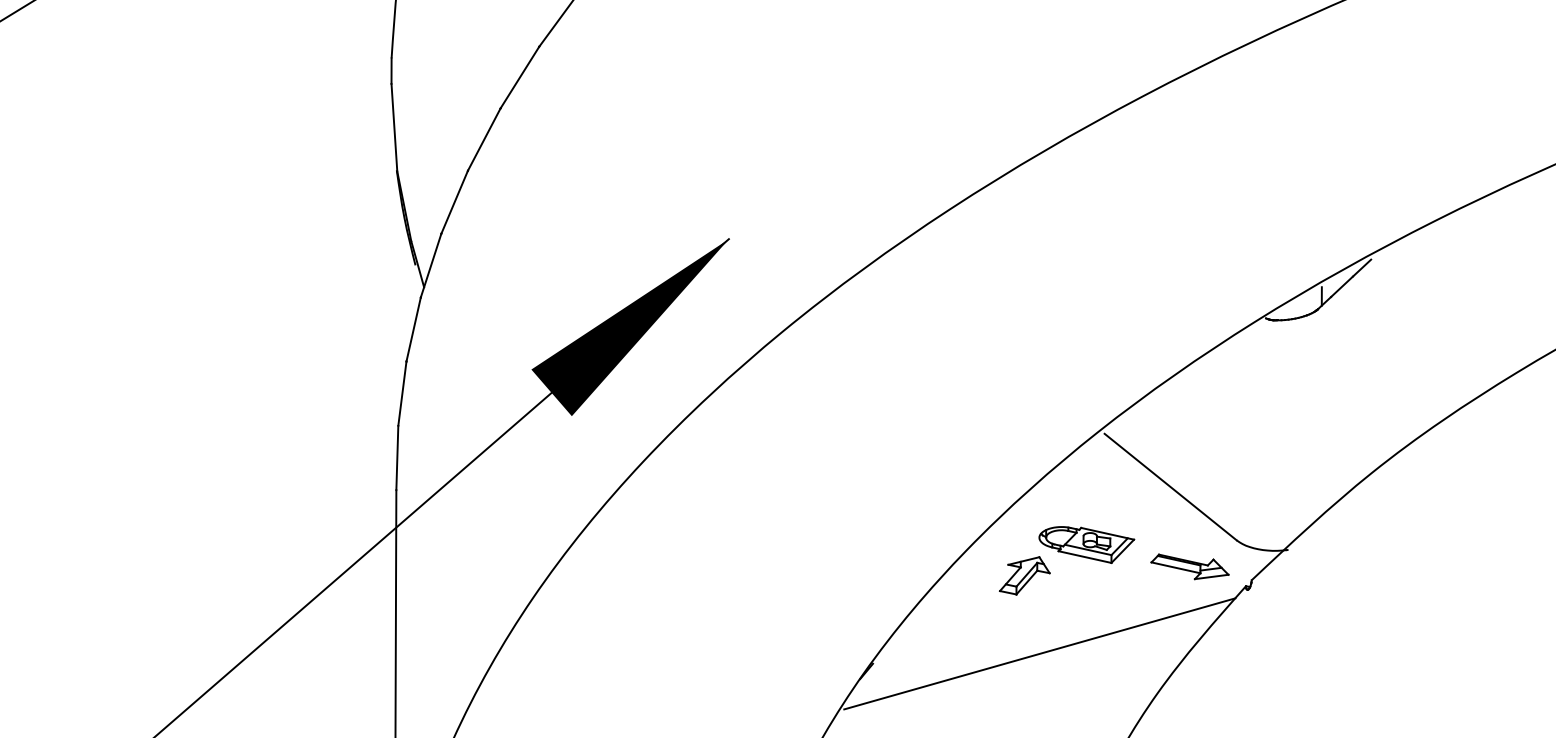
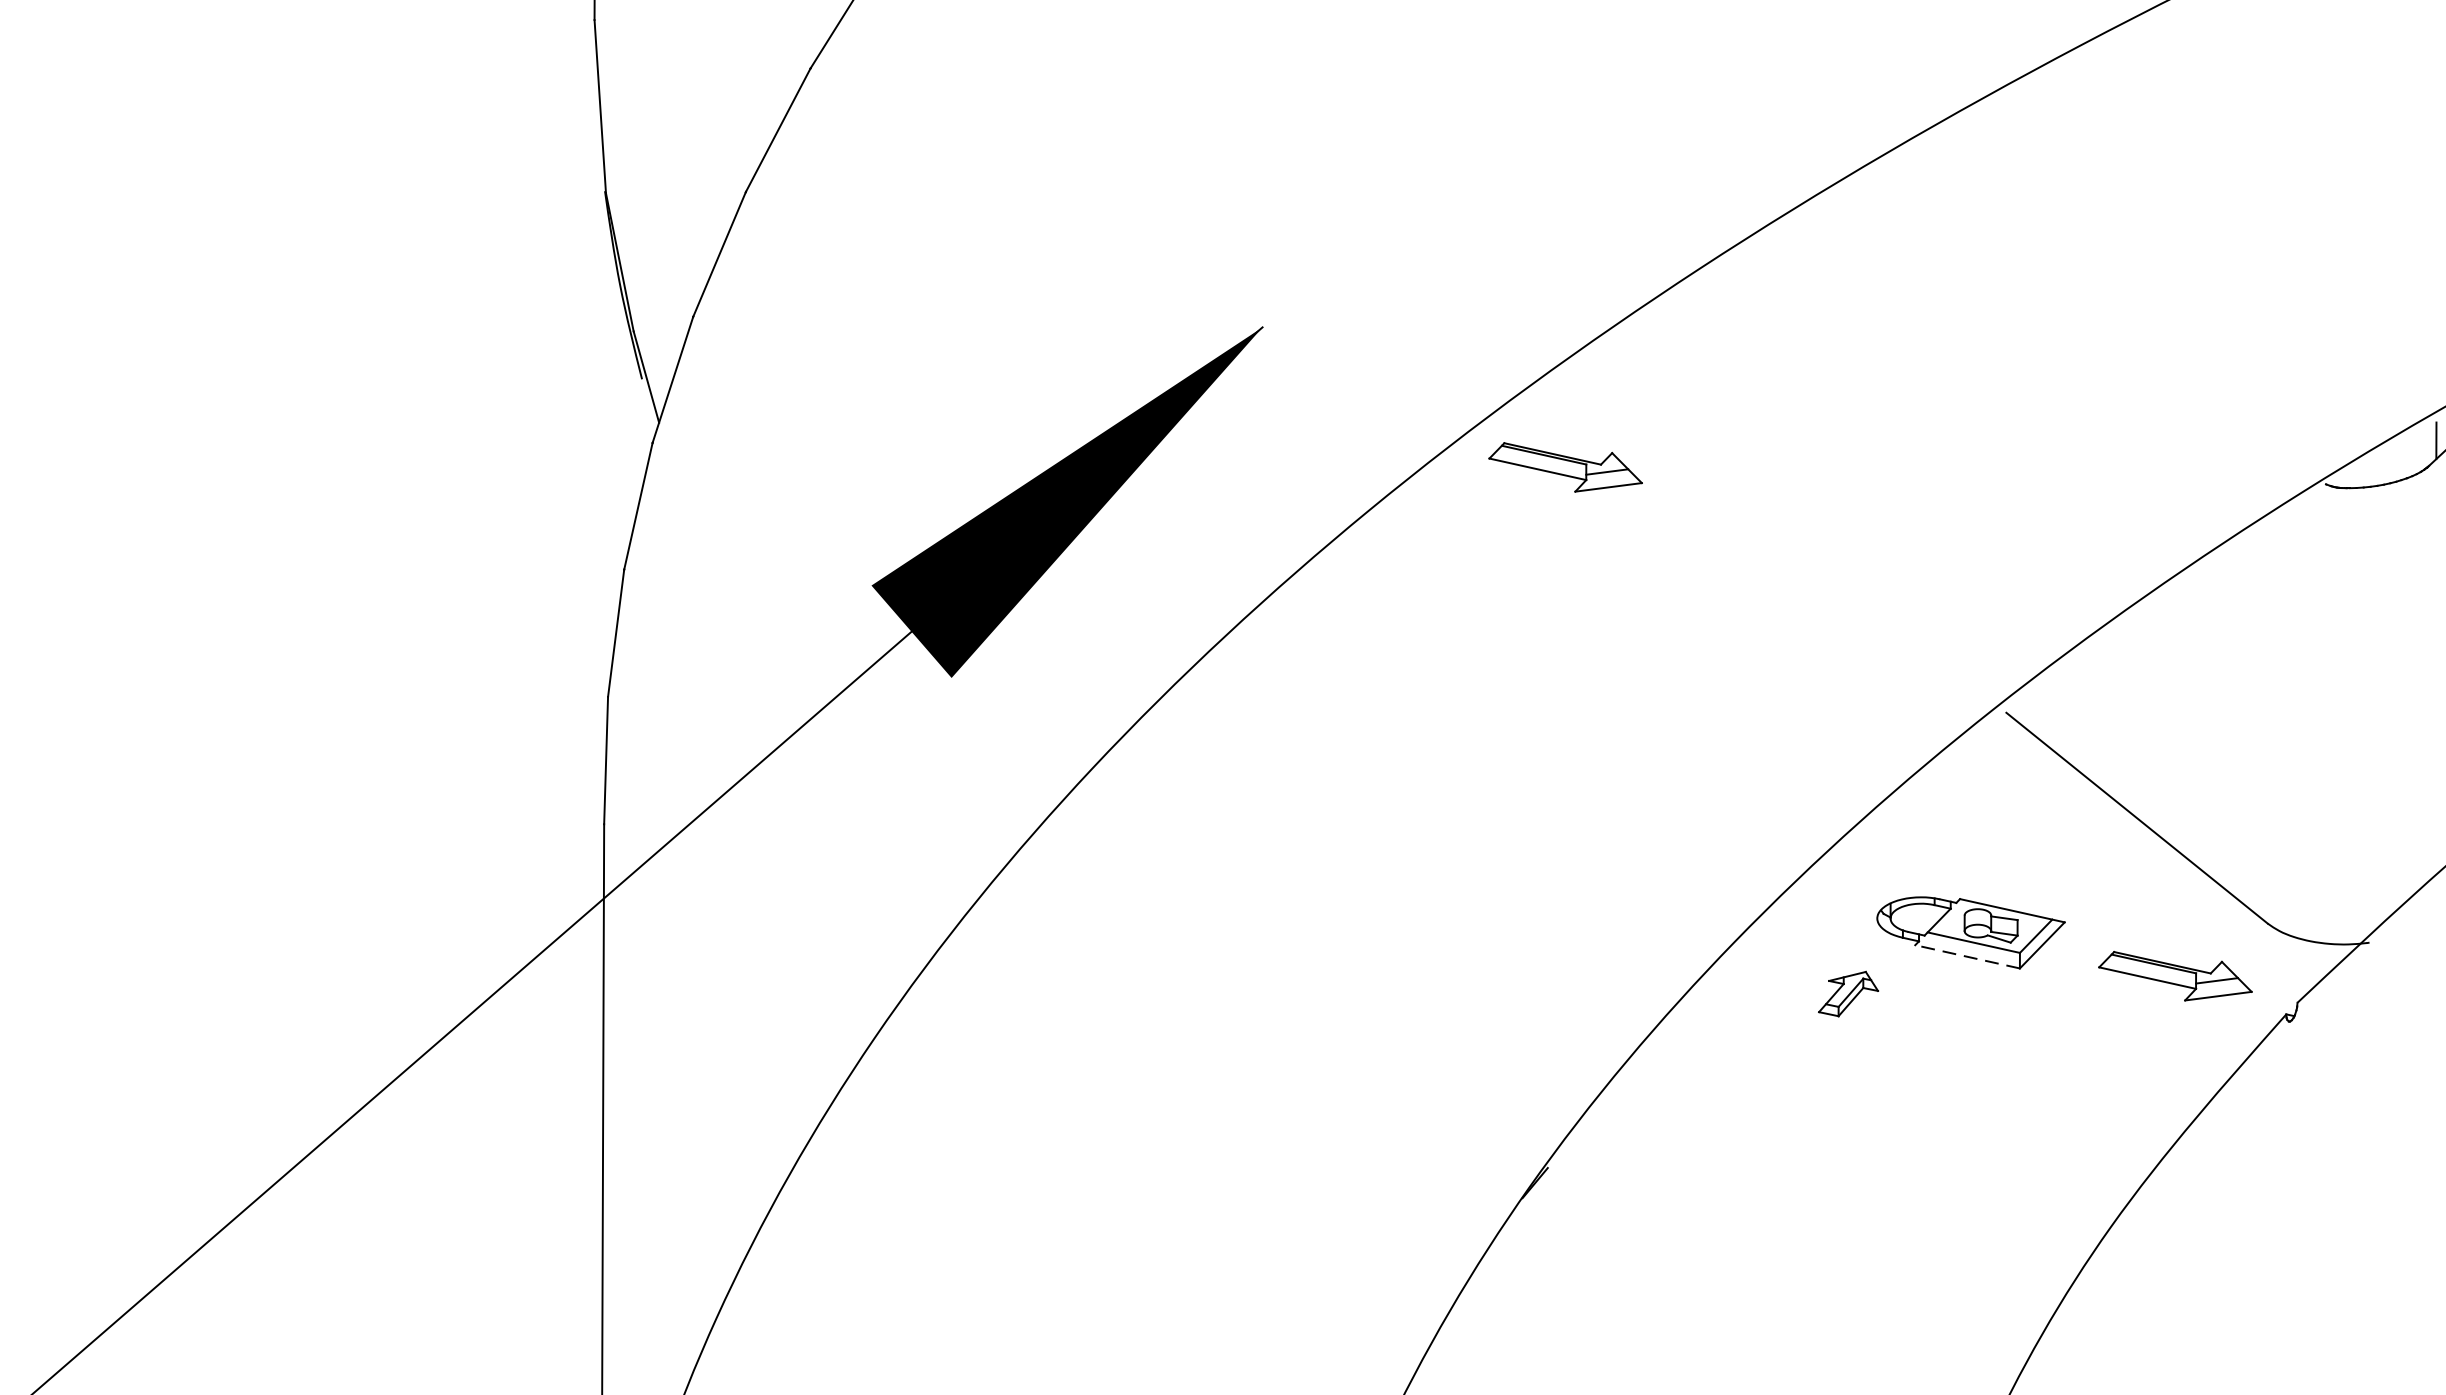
part: (881, 309) -> (1564, 466), added
line: (1084, 556) -> (1966, 955), solid -> dashed
part: (1024, 575) -> (1847, 993), size x0.6
line: (1039, 653) -> (1877, 1147), removed

